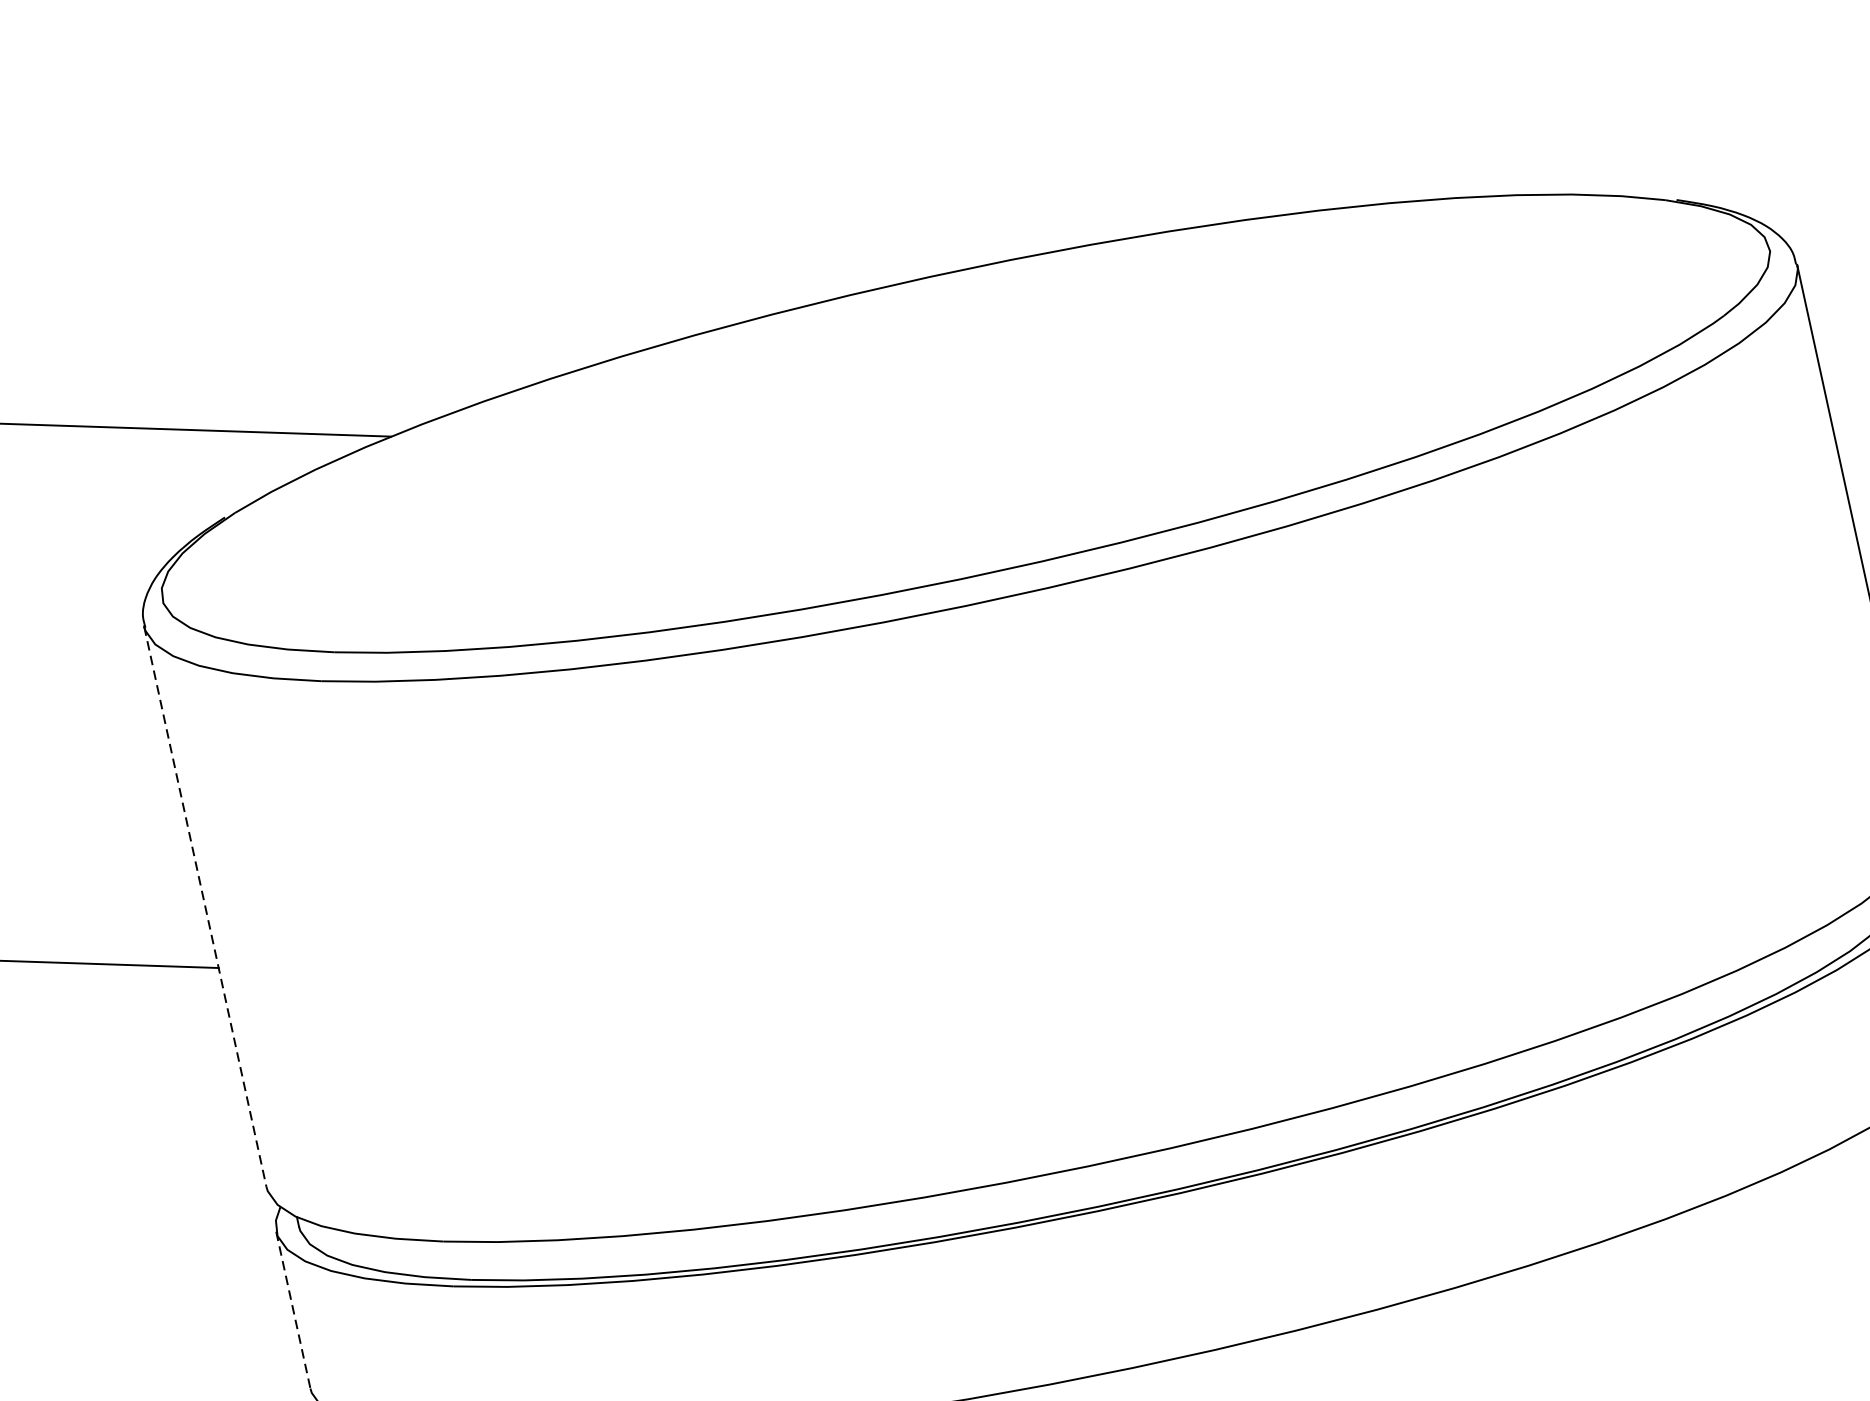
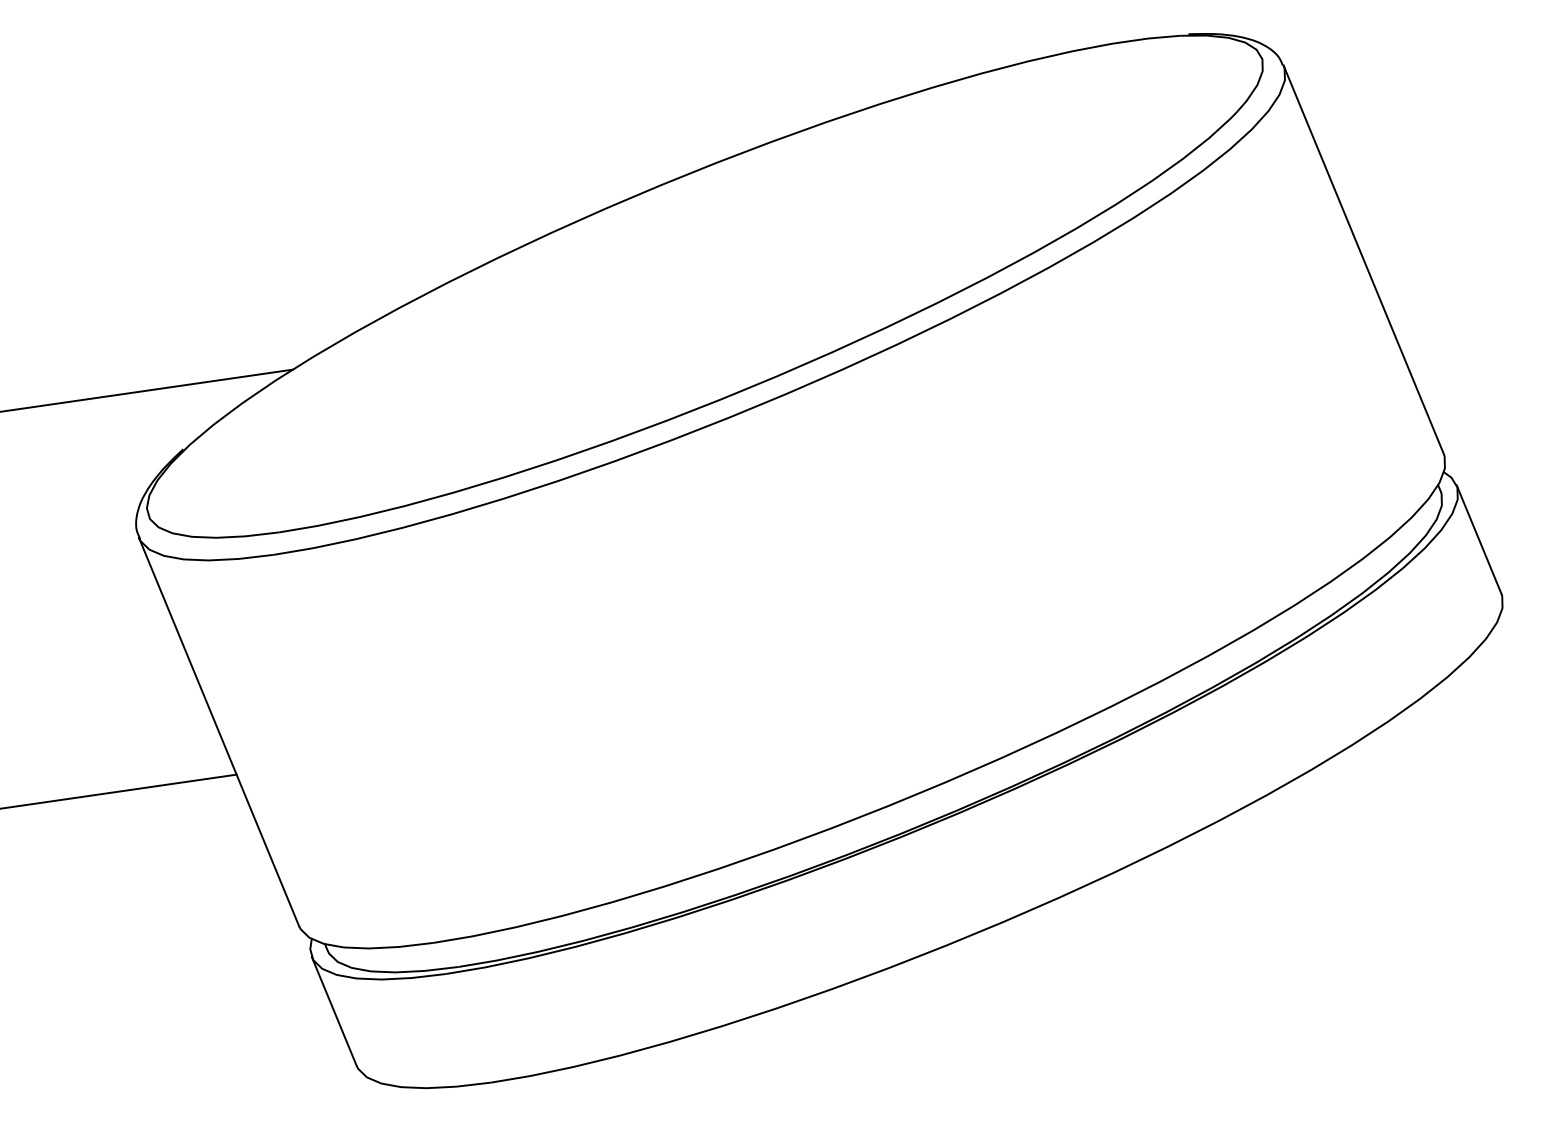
line: (205, 907) -> (219, 732), dashed -> solid
line: (293, 1310) -> (334, 1011), dashed -> solid

